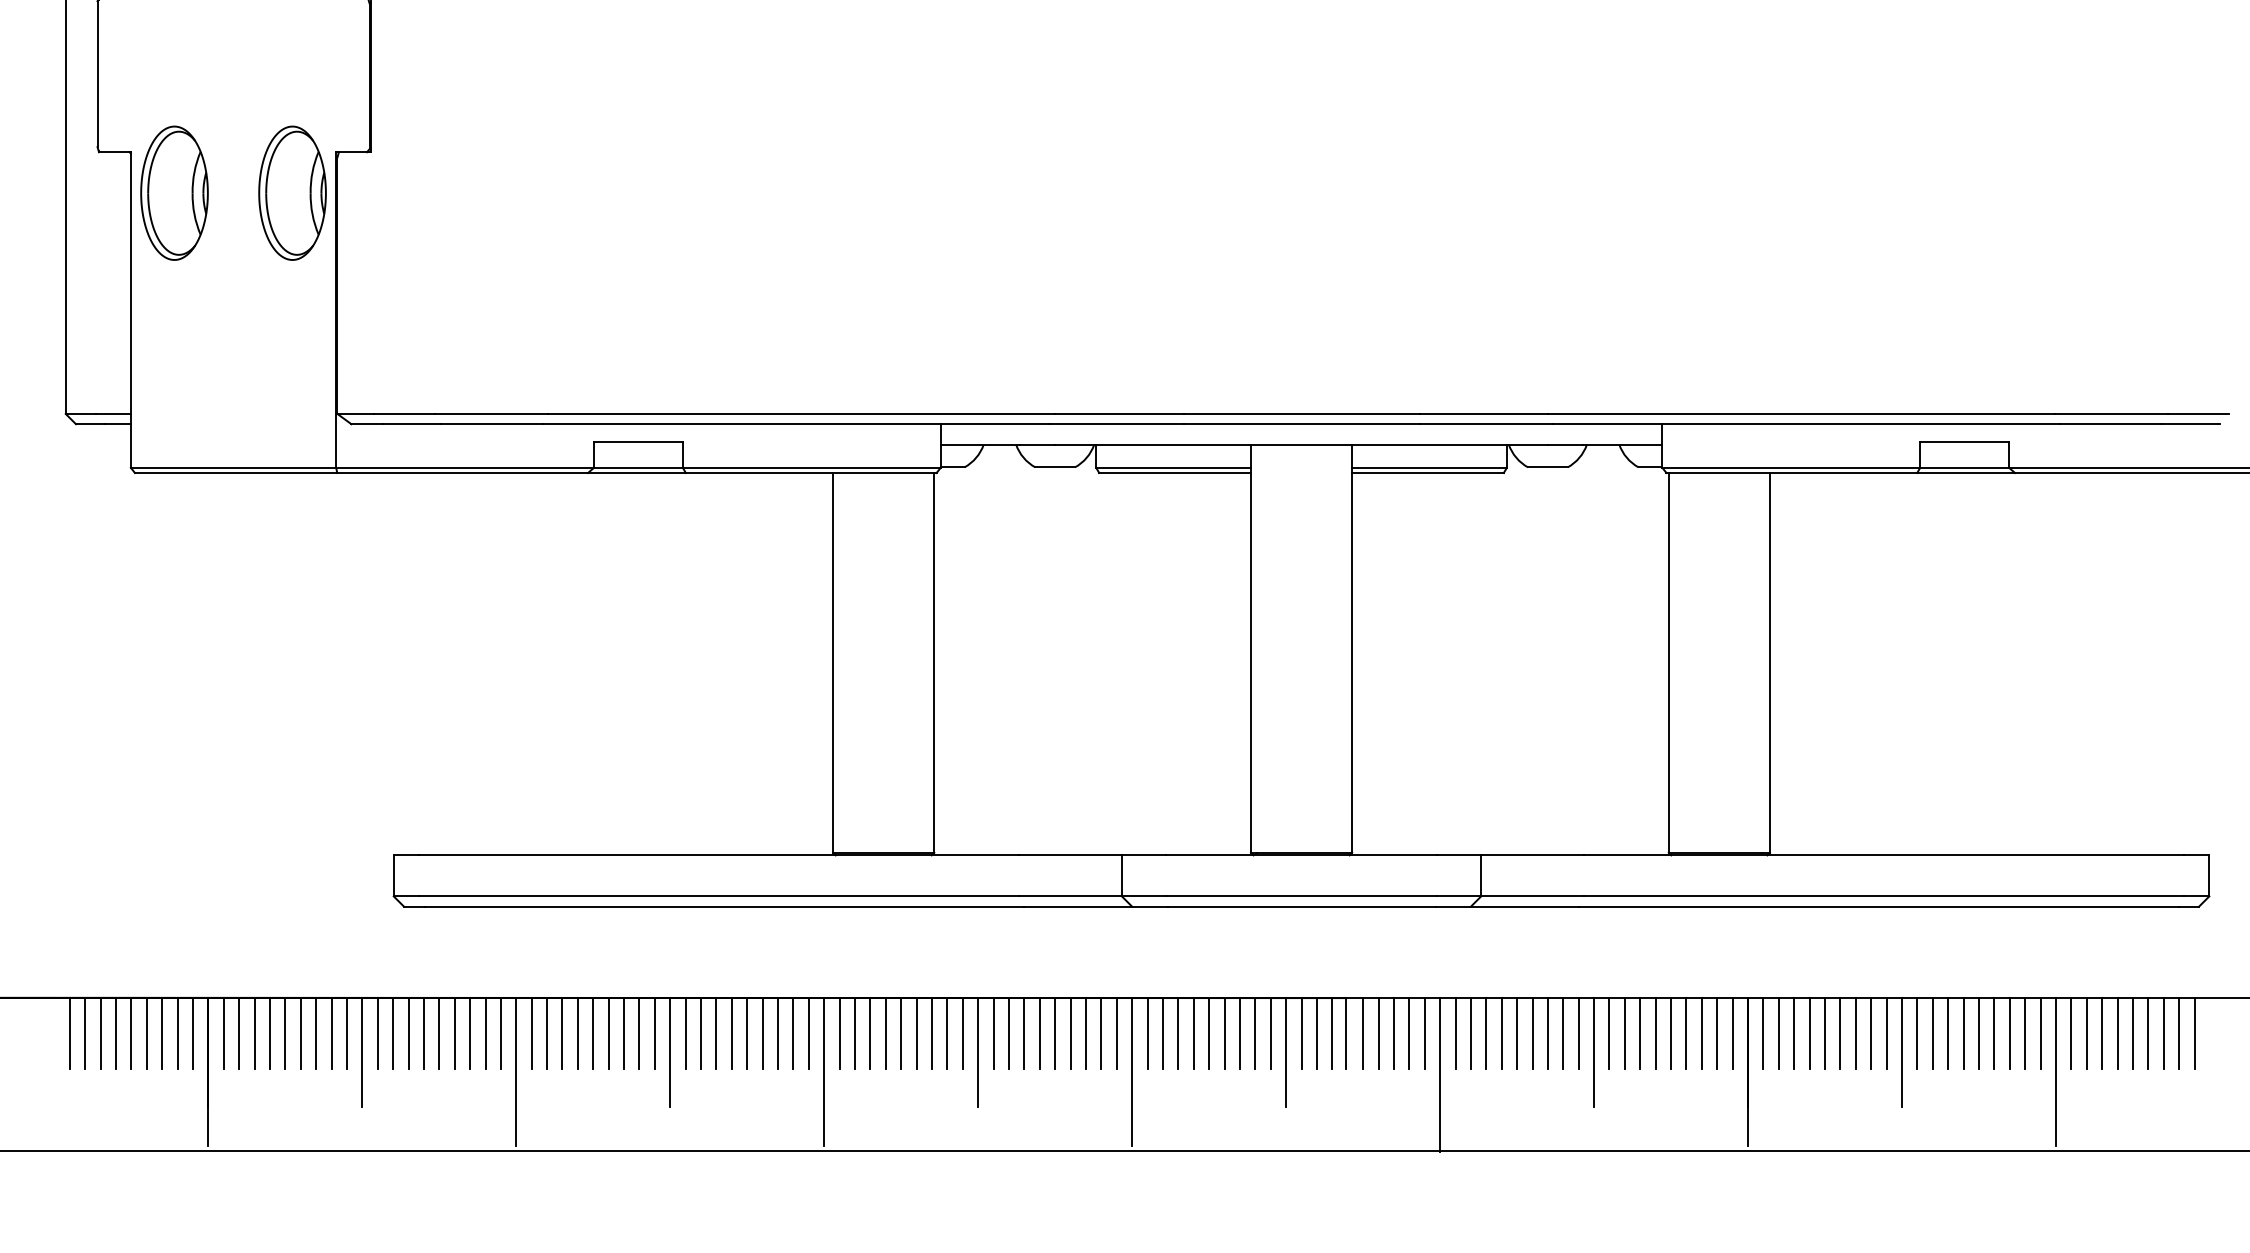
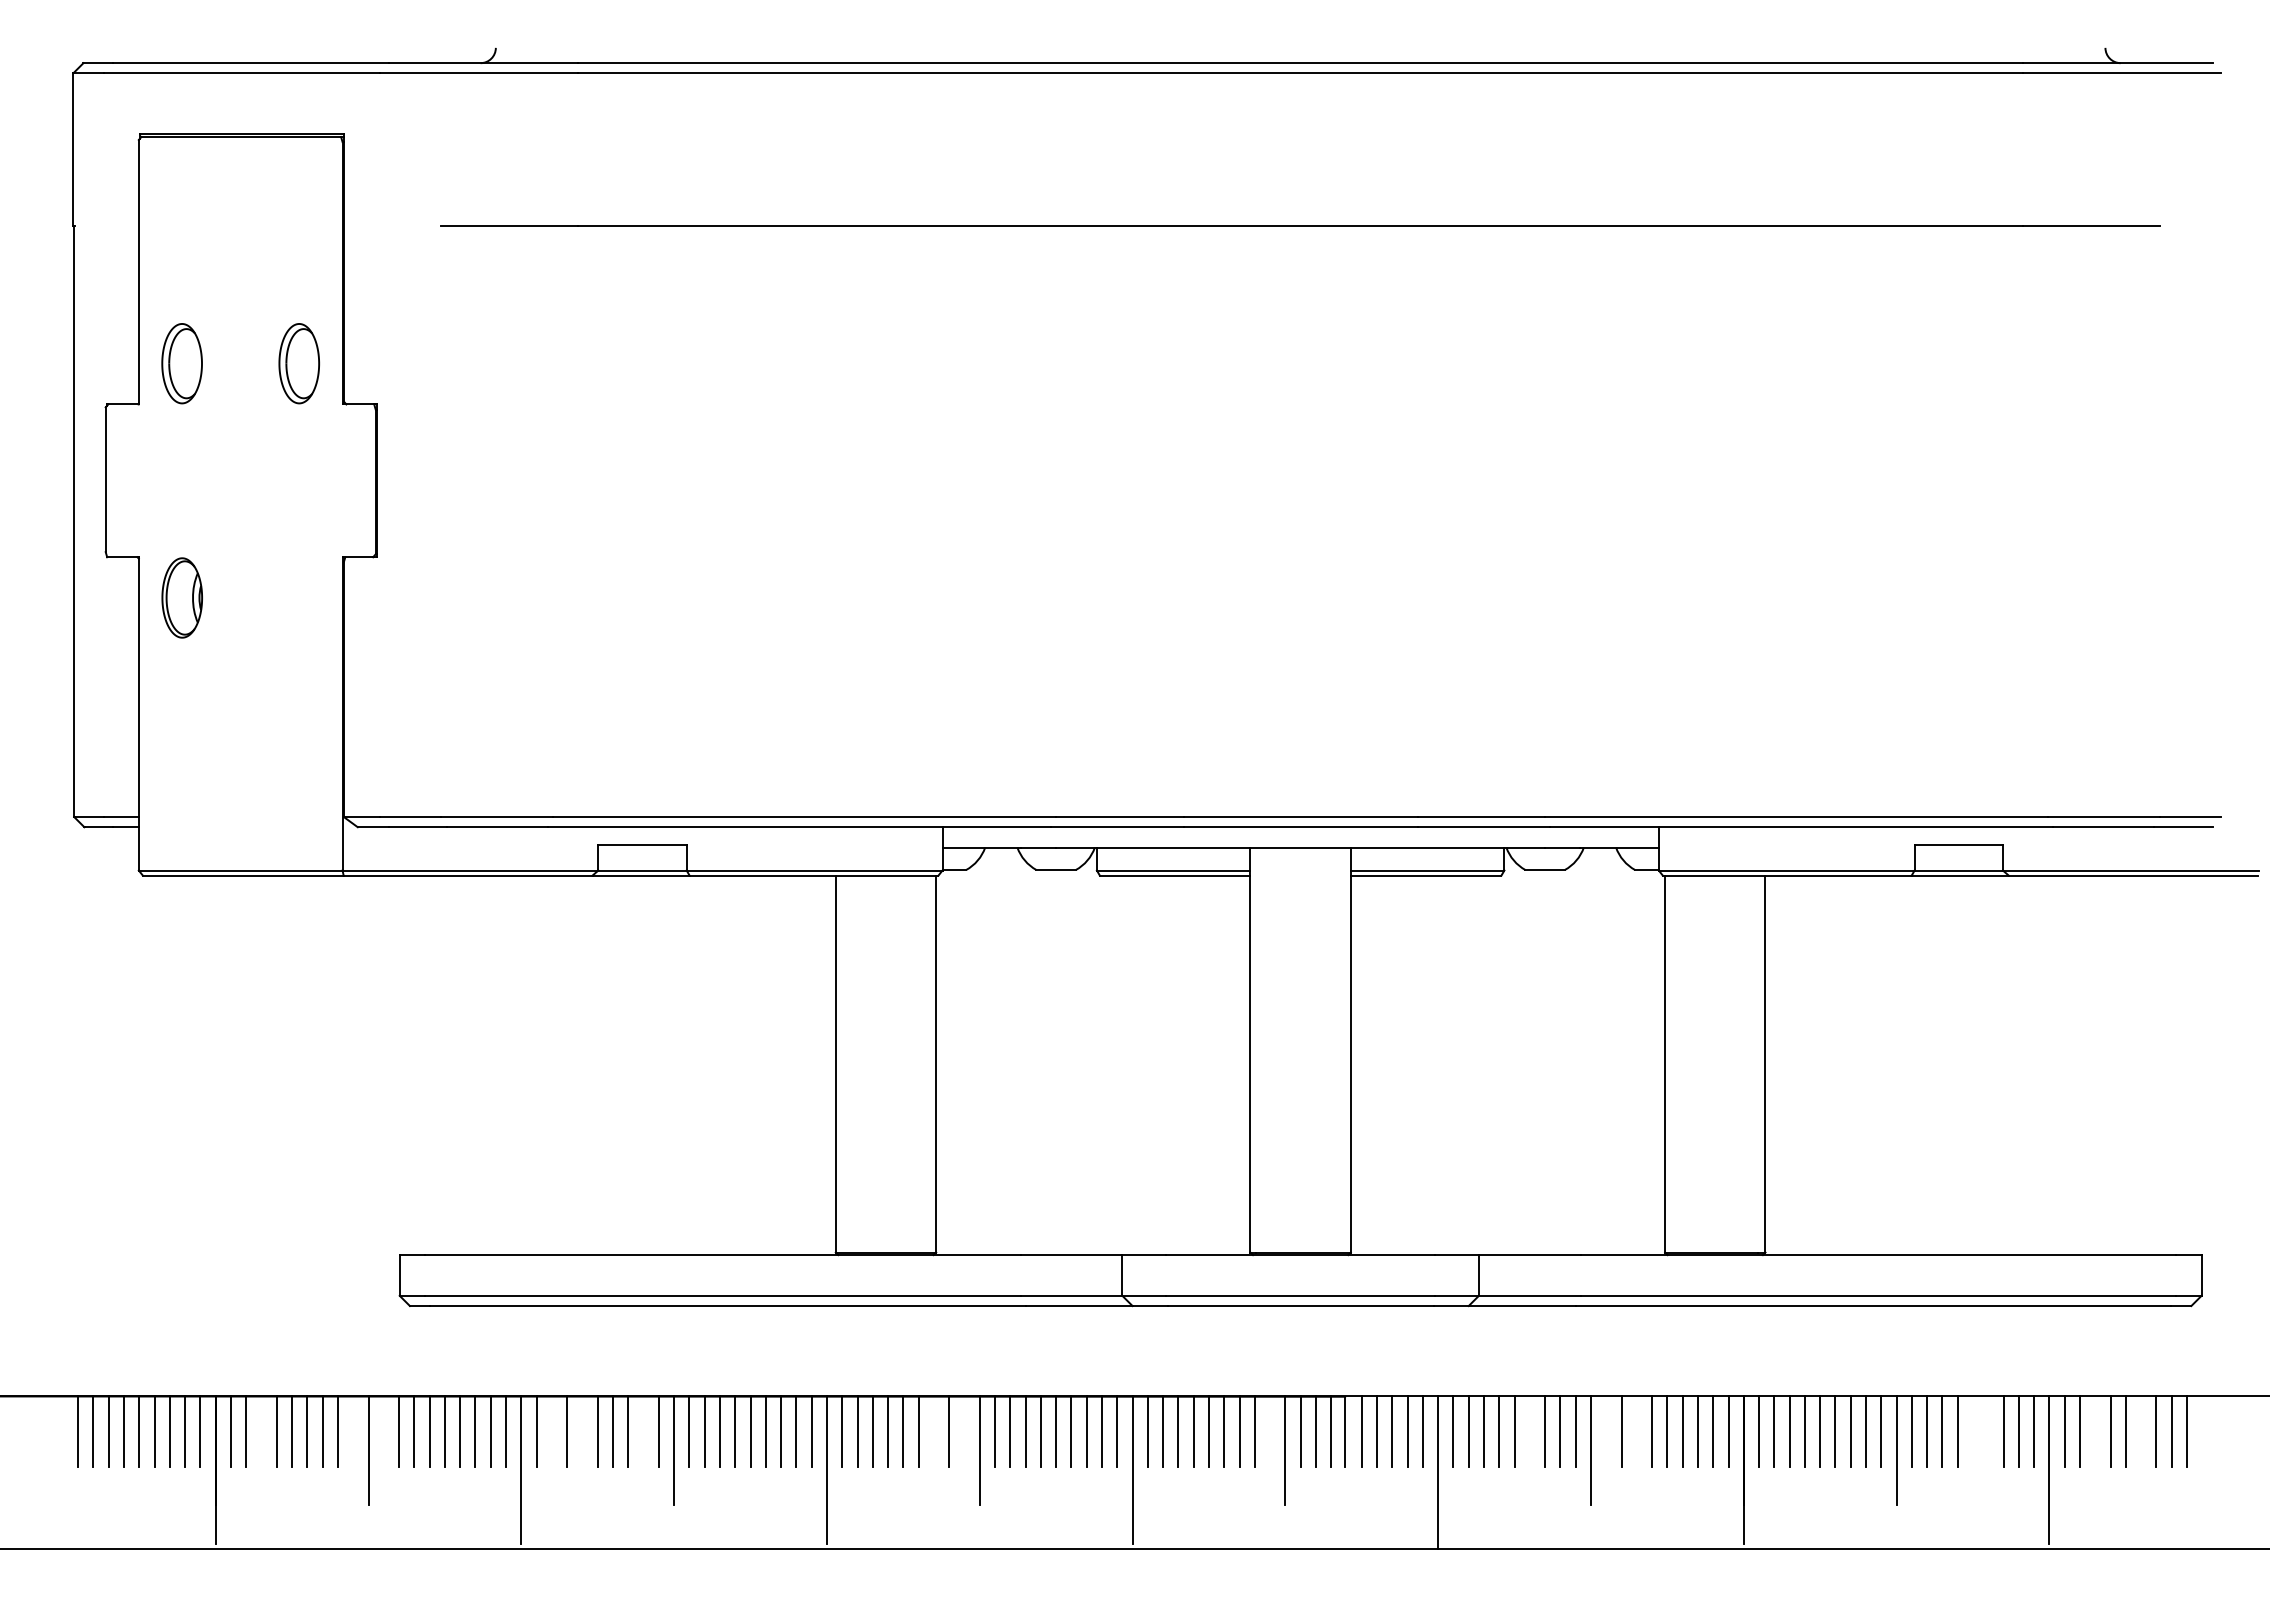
part: (174, 192) -> (182, 597), size x0.6
part: (292, 192) -> (299, 597), removed
line: (254, 1033) -> (261, 1431), removed
line: (347, 1033) -> (353, 1431), removed
line: (377, 1033) -> (383, 1431), removed
line: (546, 1033) -> (551, 1431), removed
line: (577, 1033) -> (582, 1431), removed
line: (639, 1033) -> (643, 1431), removed
line: (931, 1033) -> (933, 1431), removed
line: (962, 1033) -> (964, 1431), removed
line: (1271, 1033) -> (1270, 1431), removed
line: (1532, 1033) -> (1529, 1431), removed
line: (1609, 1033) -> (1606, 1431), removed
line: (1639, 1033) -> (1636, 1431), removed
line: (1979, 1033) -> (1973, 1431), removed
line: (1994, 1033) -> (1988, 1431), removed
line: (2102, 1033) -> (2095, 1431), removed
line: (2148, 1033) -> (2141, 1431), removed

